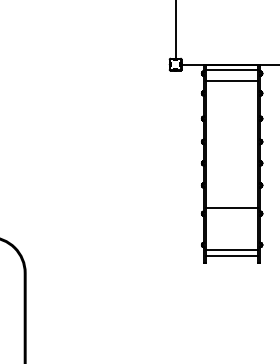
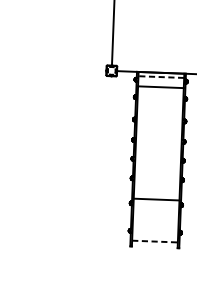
line: (232, 69) -> (161, 77), solid -> dashed
line: (232, 249) -> (155, 235), removed
line: (232, 256) -> (155, 241), solid -> dashed

